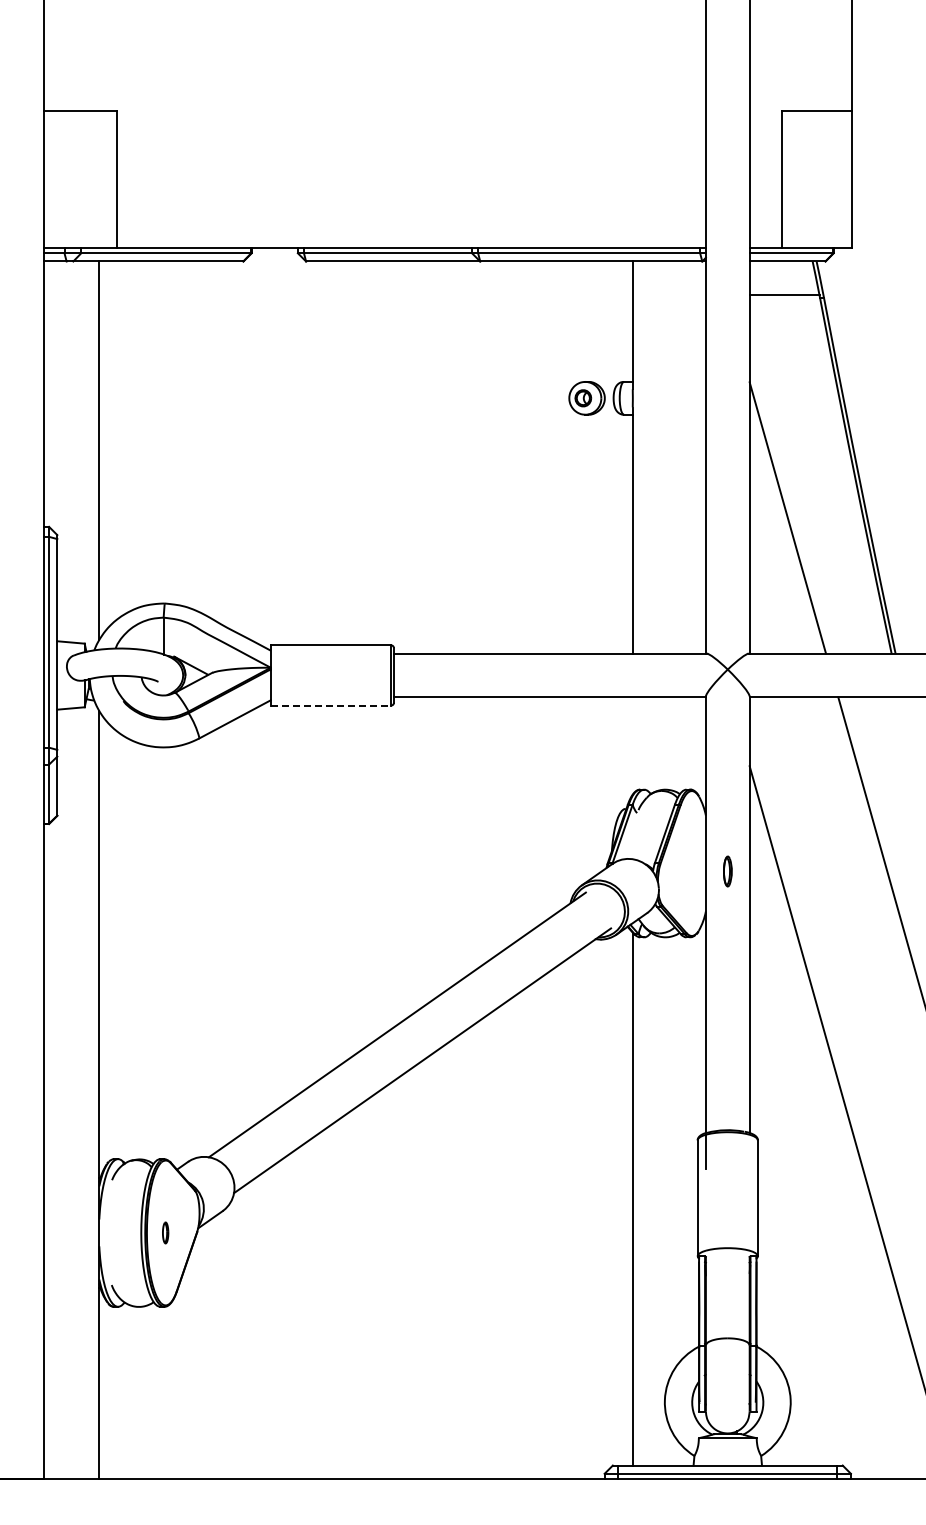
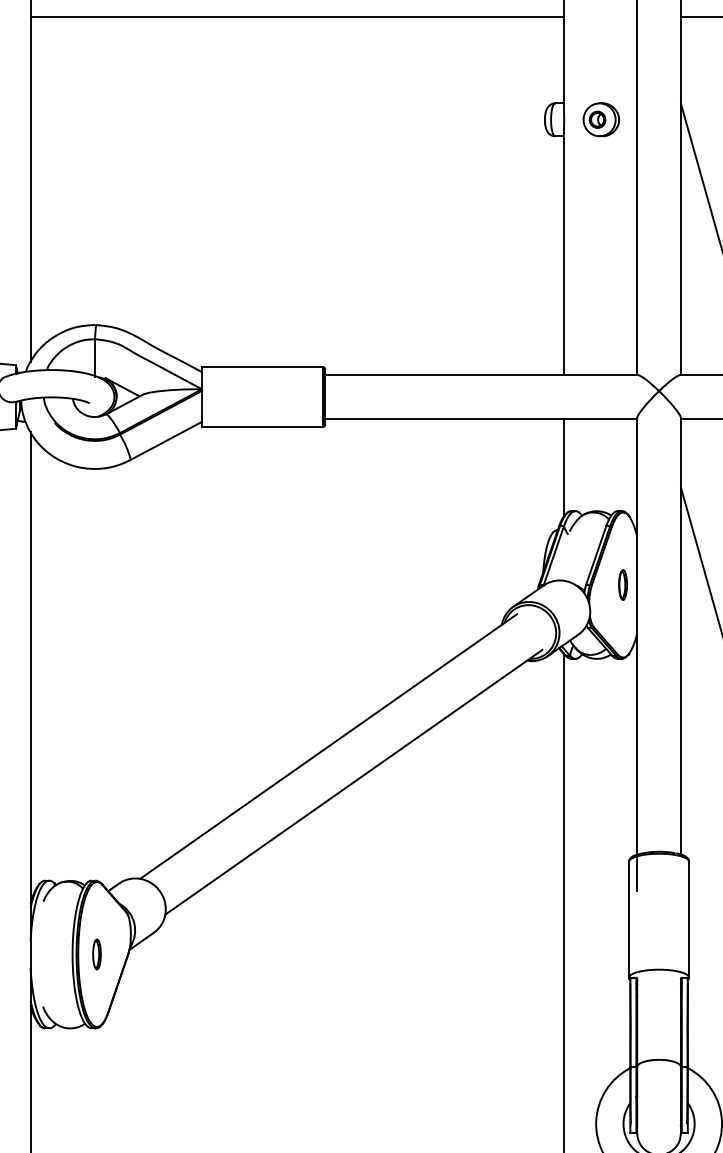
line: (365, 295) -> (296, 17), added
part: (586, 398) -> (600, 120), moved
line: (331, 705) -> (262, 427), dashed -> solid
line: (632, 745) -> (563, 467), added
part: (727, 871) -> (622, 585), moved
part: (165, 1232) -> (96, 954), size x1.43

